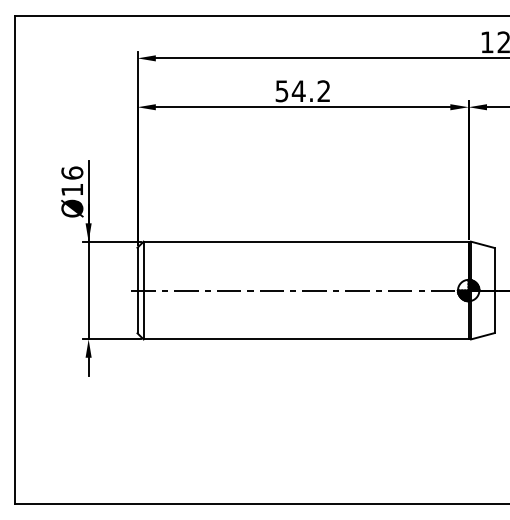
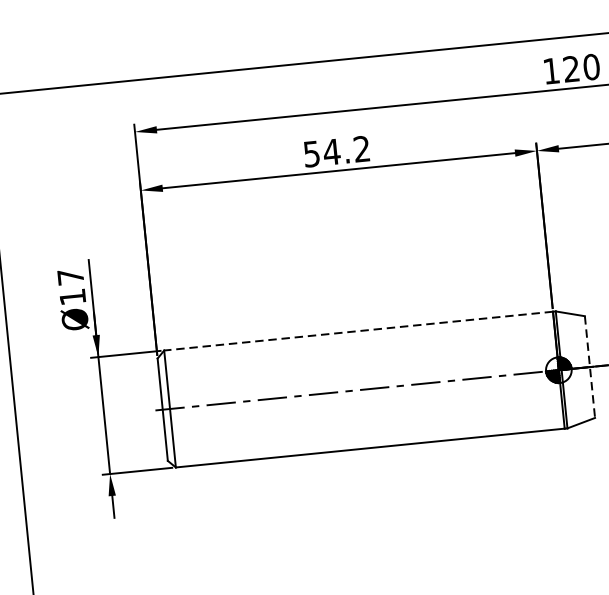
text: (72, 172) -> (70, 276), Ø16 -> Ø17
line: (306, 241) -> (359, 330), solid -> dashed
line: (494, 290) -> (589, 367), solid -> dashed

